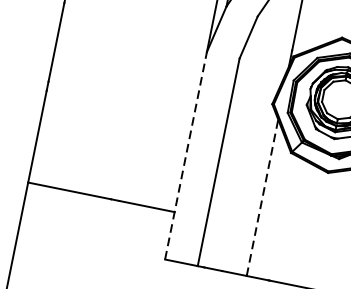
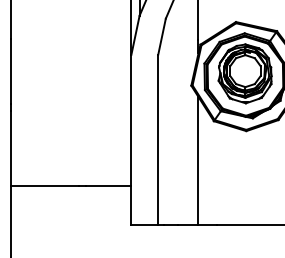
line: (186, 154) -> (131, 139), dashed -> solid
line: (262, 196) -> (198, 160), dashed -> solid

